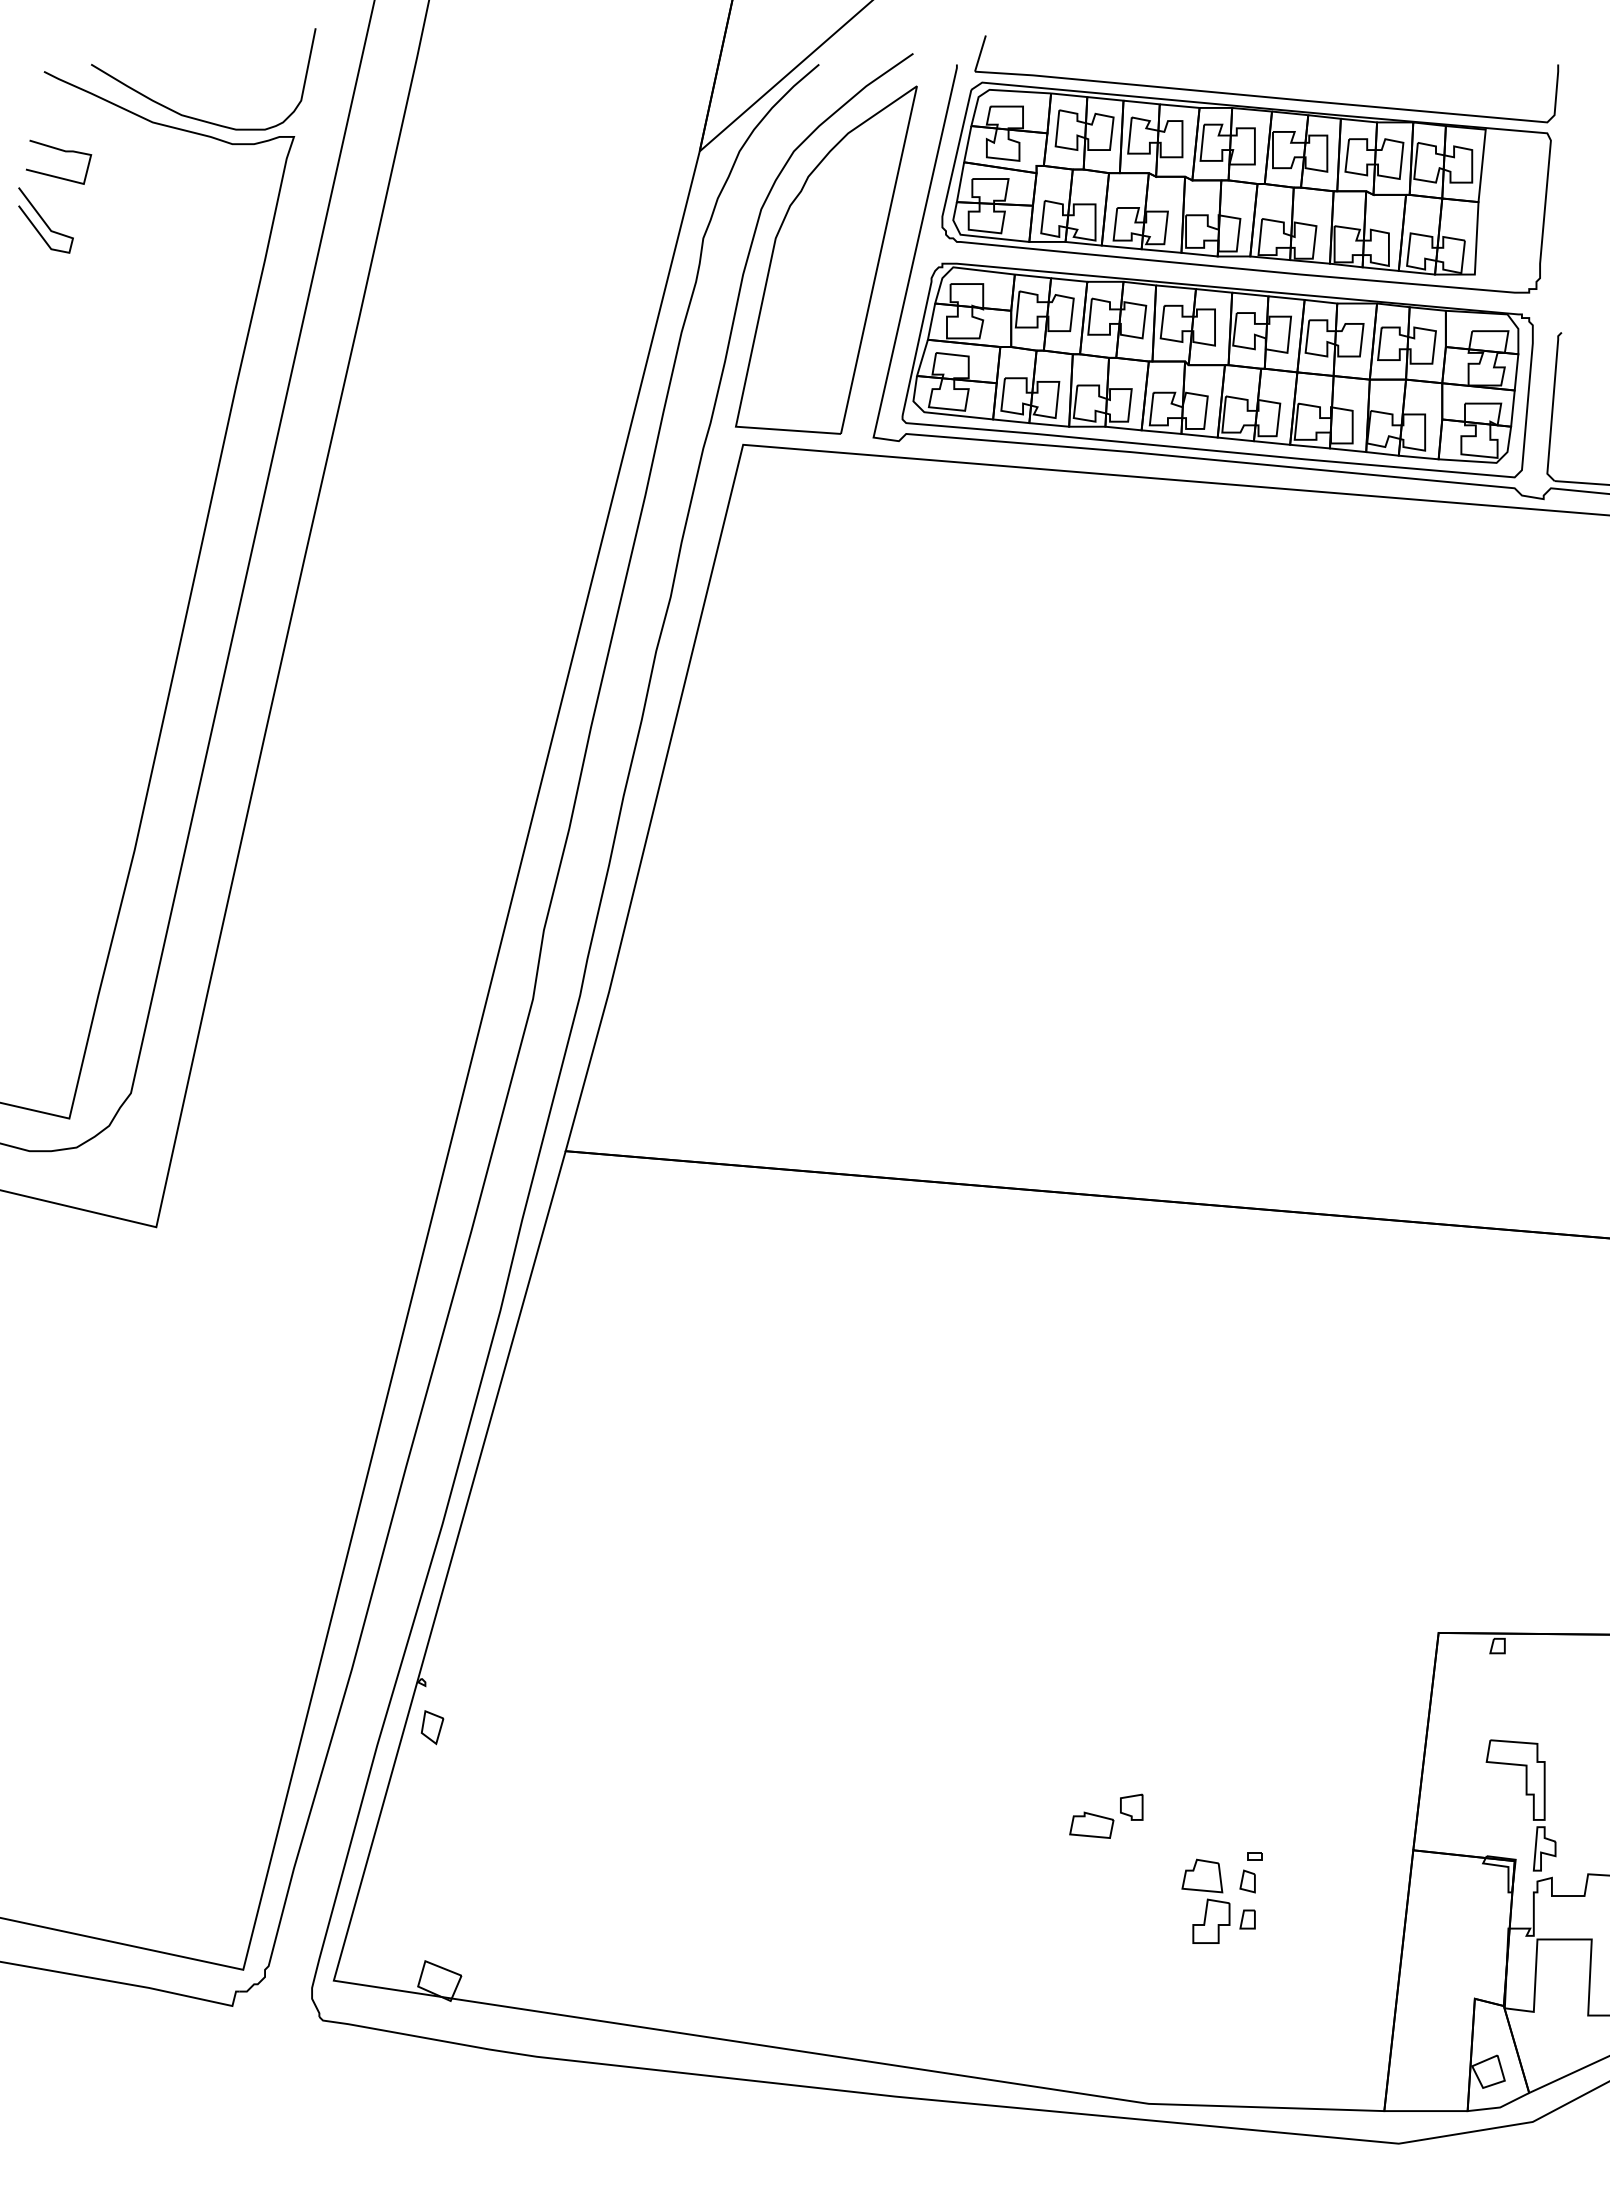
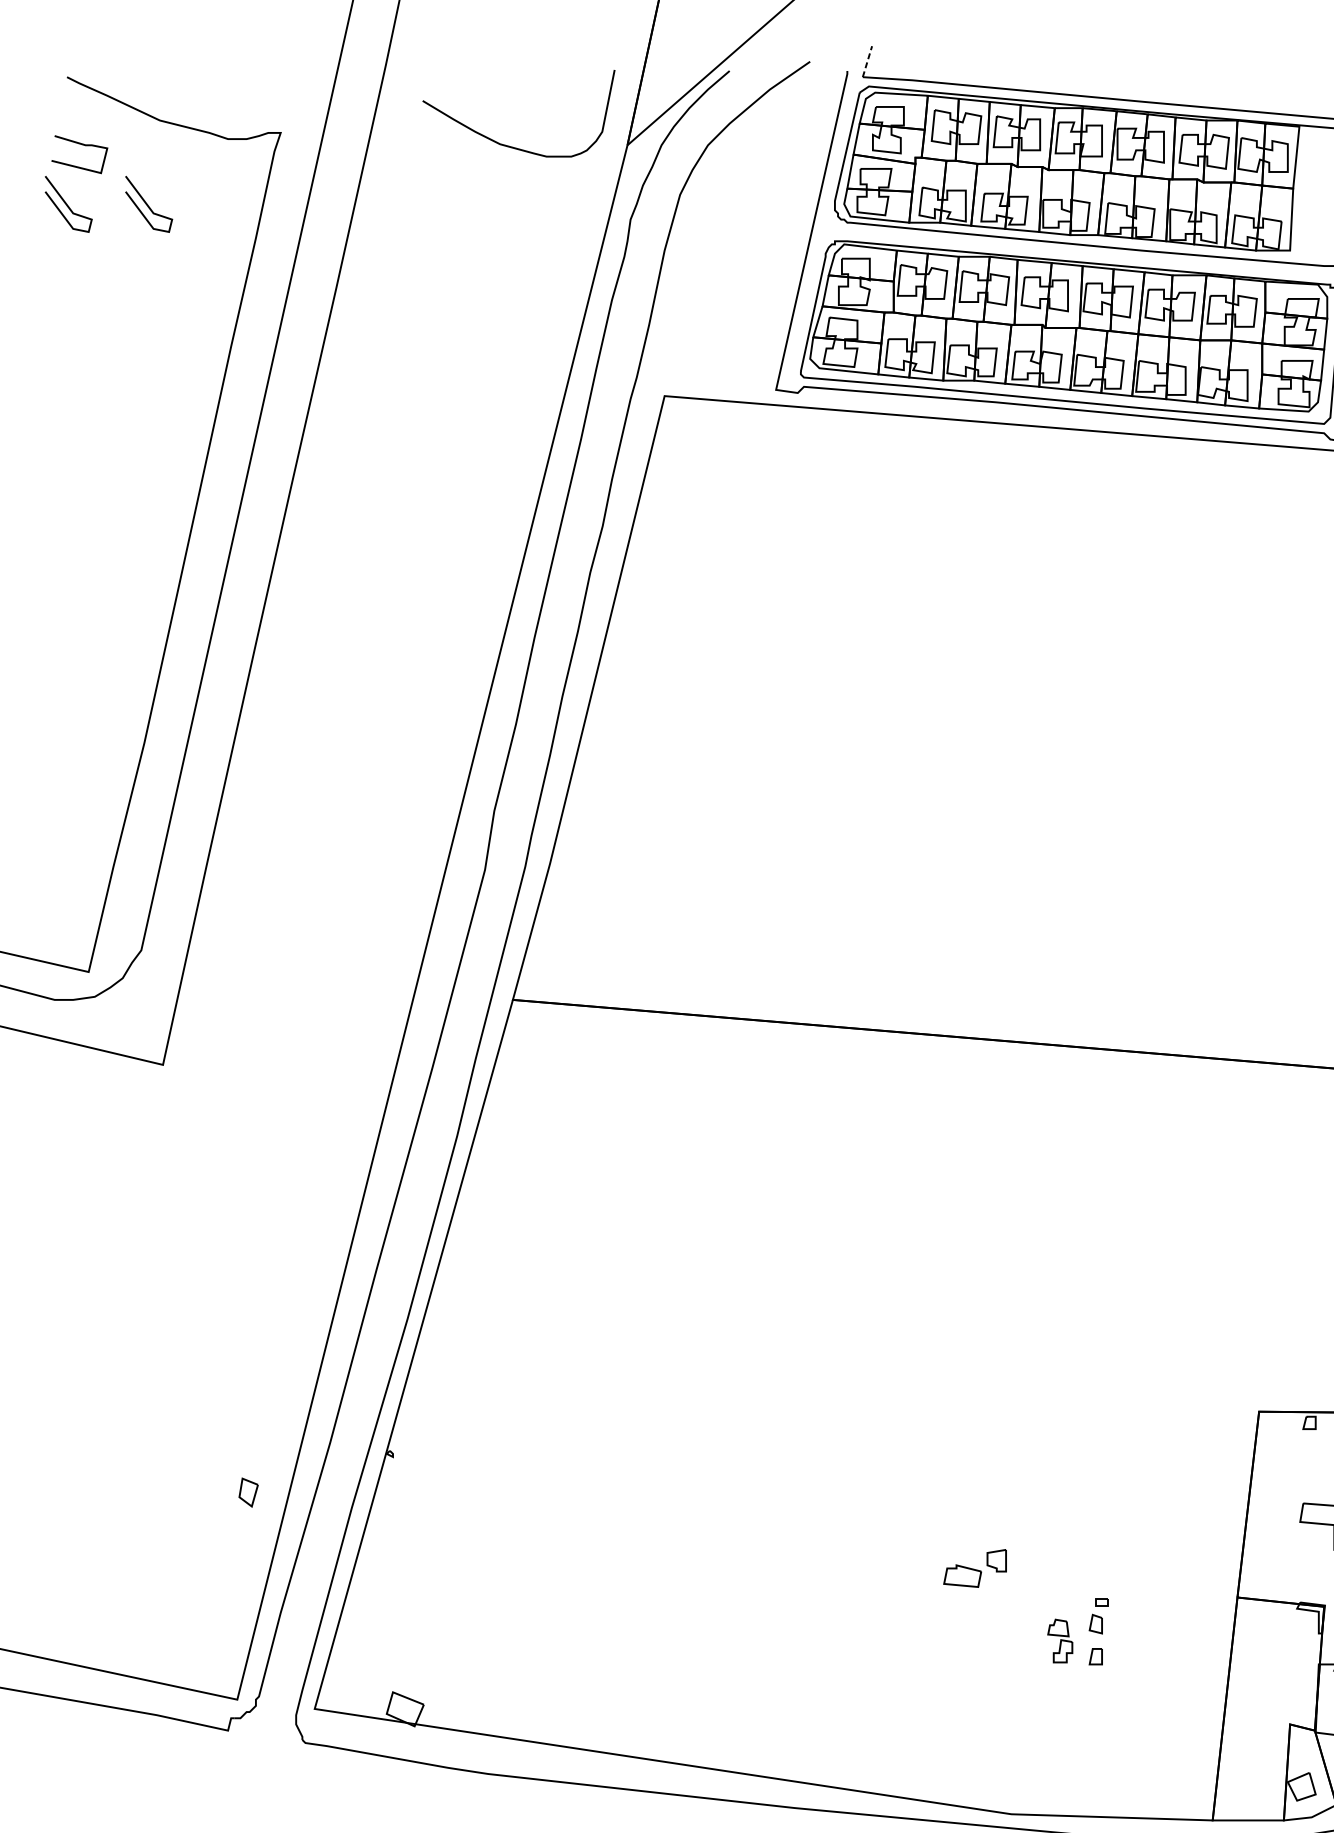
line: (980, 53) -> (867, 61), solid -> dashed
curve: (191, 116) -> (508, 145), moved
curve: (138, 220) -> (147, 204), added
part: (826, 259) -> (735, 237), removed
part: (432, 1727) -> (248, 1492), moved
part: (1205, 1900) -> (1059, 1640), size x0.6

